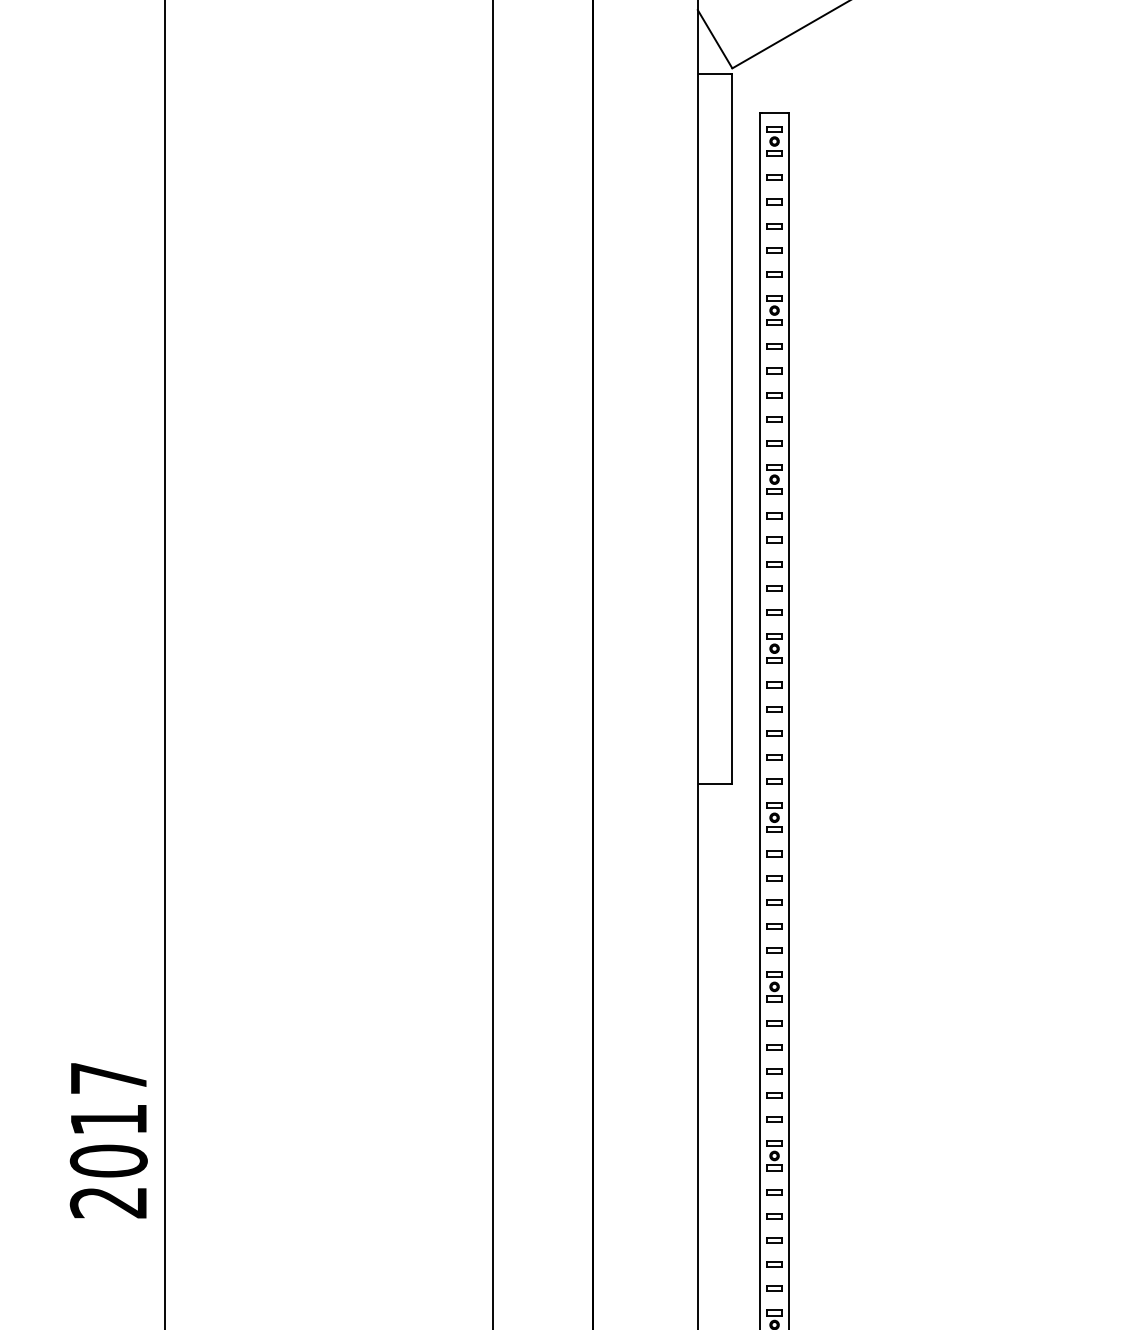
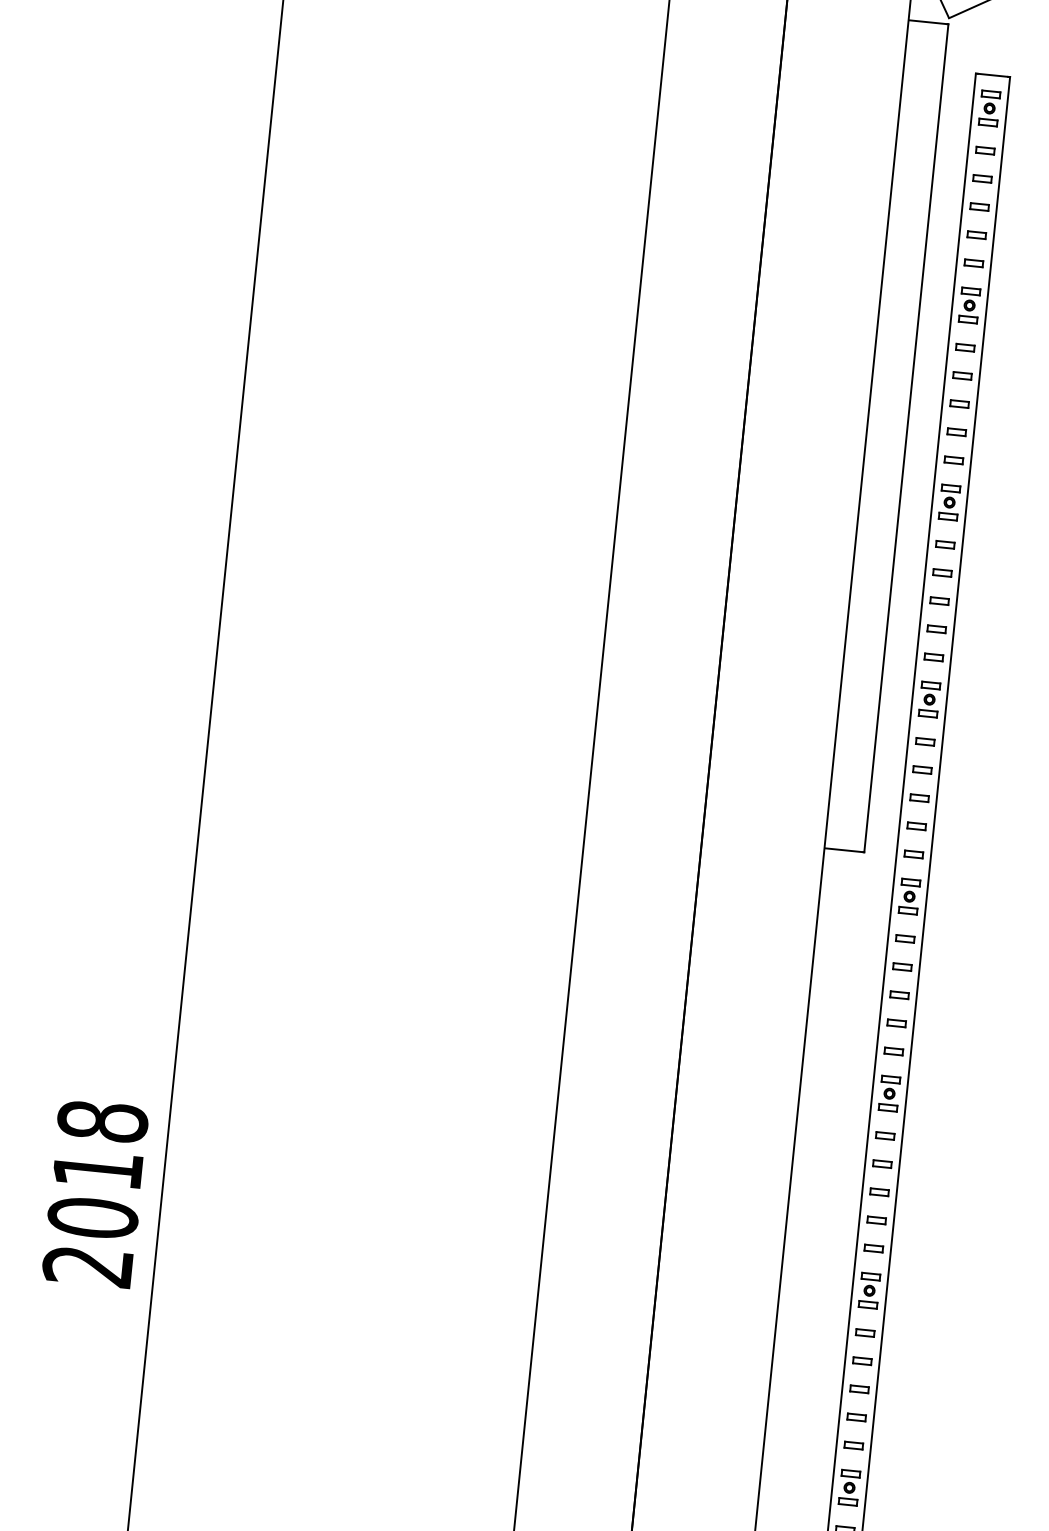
text: (108, 1078) -> (102, 1121), 2017 -> 2018

